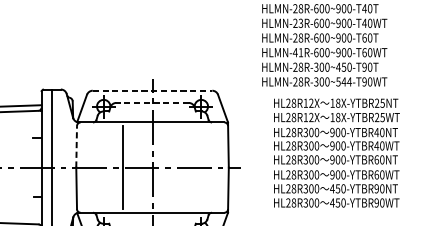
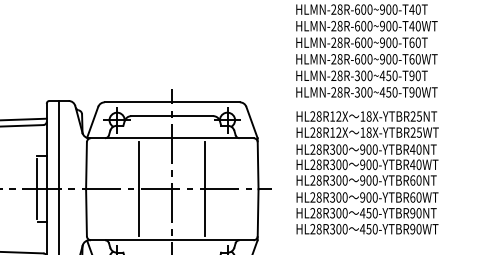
text: (300, 22) -> (339, 25), HLMN-23R-600~900-T40WT -> HLMN-28R-600~900-T40WT
text: (297, 52) -> (336, 59), HLMN-41R-600~900-T60WT -> HLMN-28R-600~900-T60WT
text: (343, 82) -> (388, 92), HLMN-28R-300~544-T90WT -> HLMN-28R-300~450-T90WT
line: (152, 90) -> (172, 102), dashed -> solid
line: (152, 103) -> (172, 116), dashed -> solid
line: (76, 146) -> (86, 165), dashed -> solid
text: (336, 152) -> (367, 172), moved
line: (32, 167) -> (36, 189), added
line: (181, 167) -> (205, 189), added

